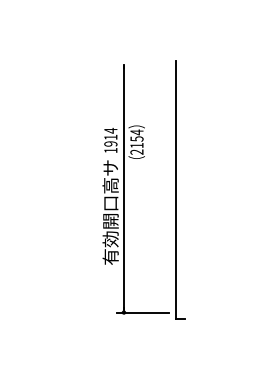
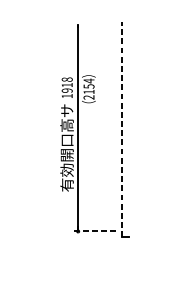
text: (110, 130) -> (66, 79), 1914 -> 1918
line: (175, 189) -> (121, 128), solid -> dashed
line: (143, 312) -> (94, 231), solid -> dashed

